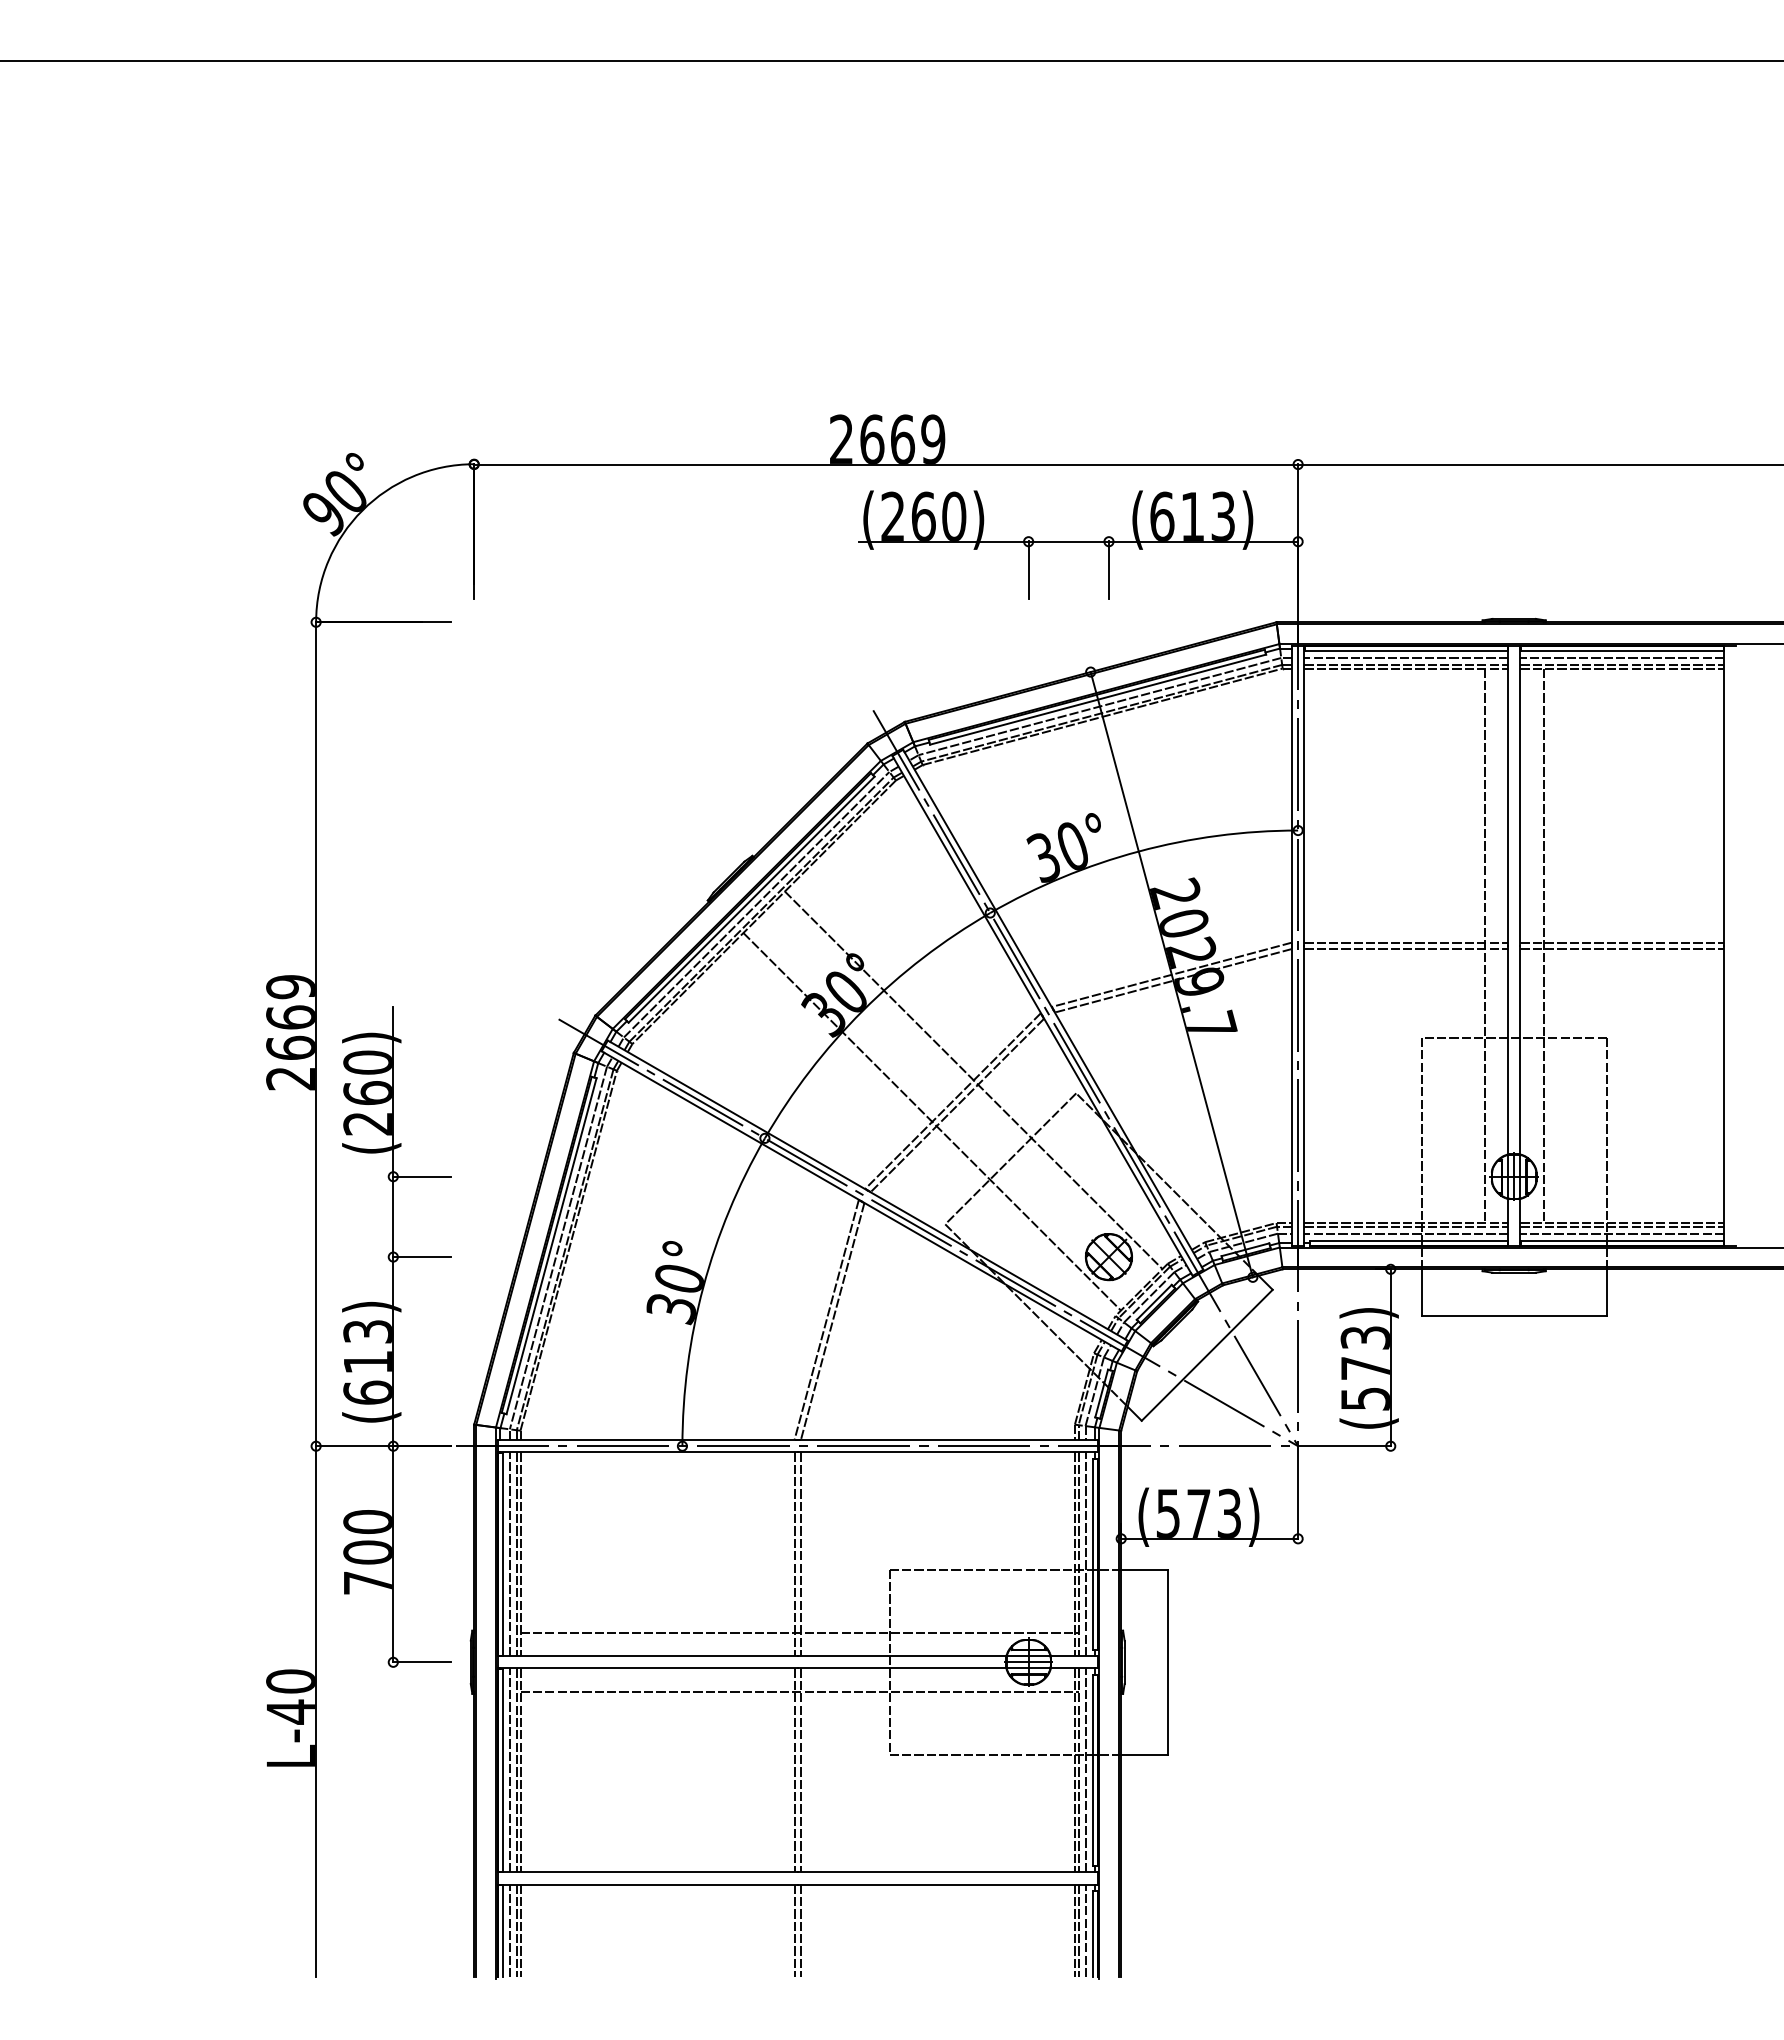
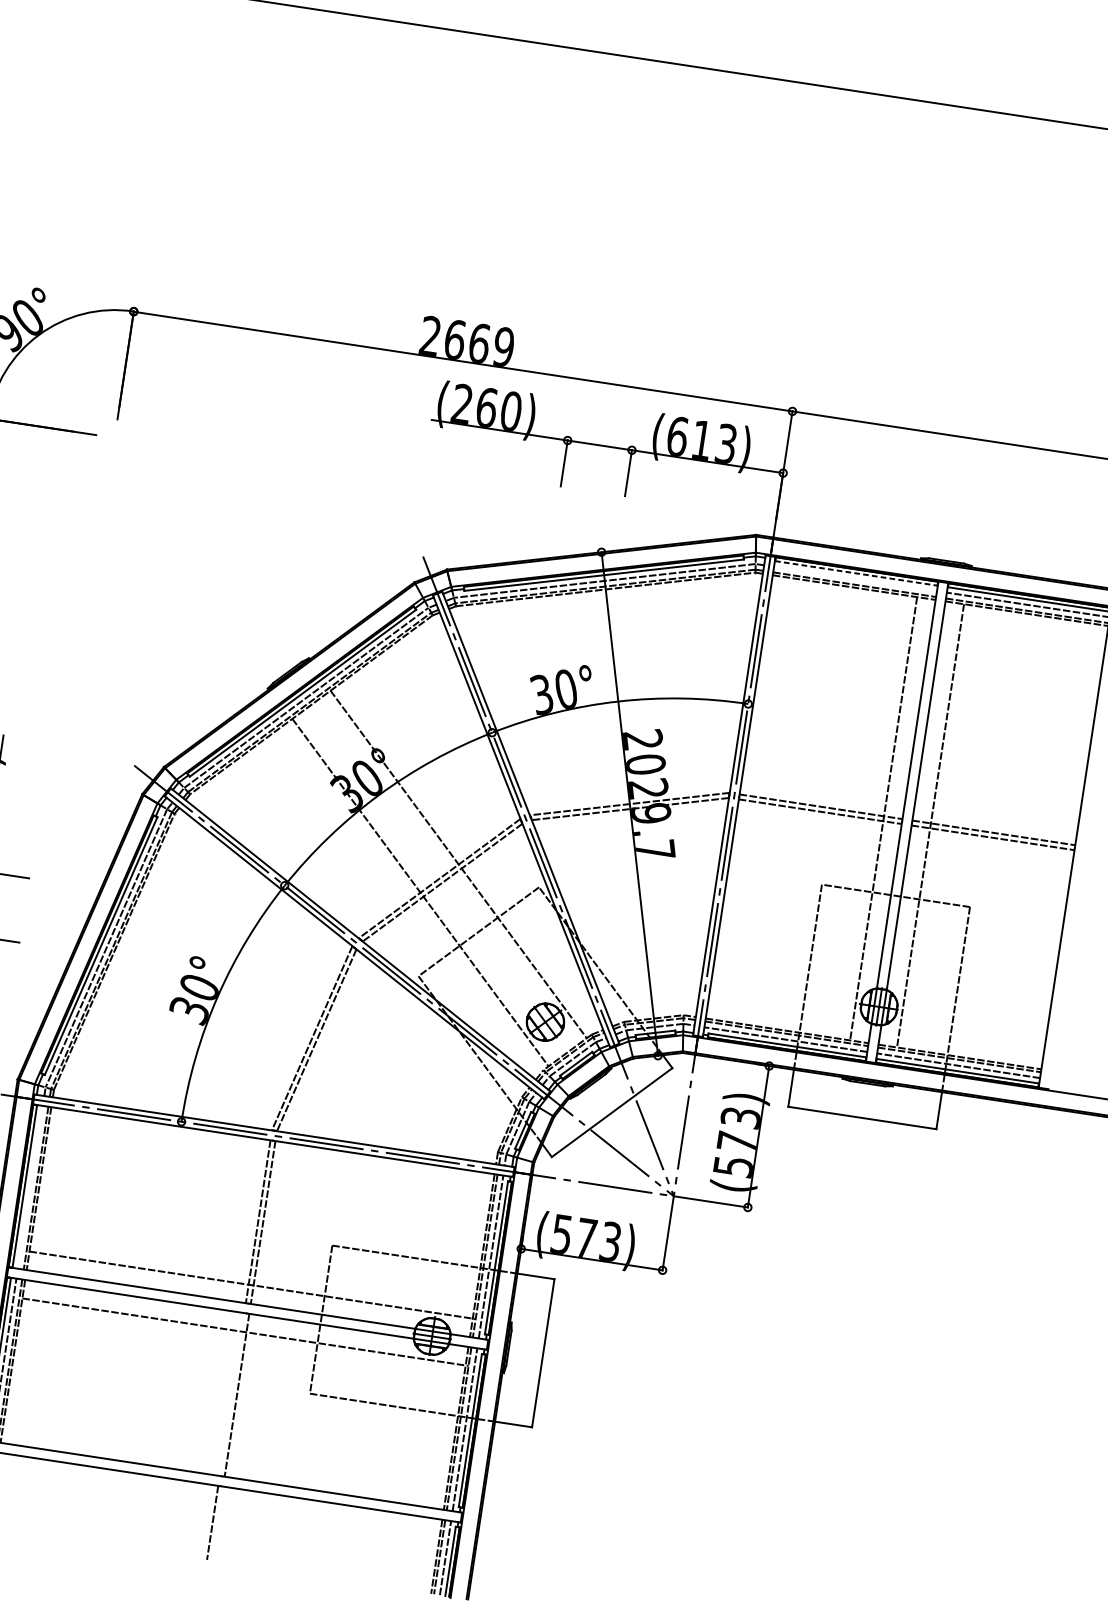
line: (1406, 650) -> (856, 573), solid -> dashed
line: (1406, 657) -> (855, 578), removed
line: (509, 1554) -> (30, 1187), removed
line: (794, 1770) -> (231, 1394), removed
line: (800, 1930) -> (217, 1523), removed

